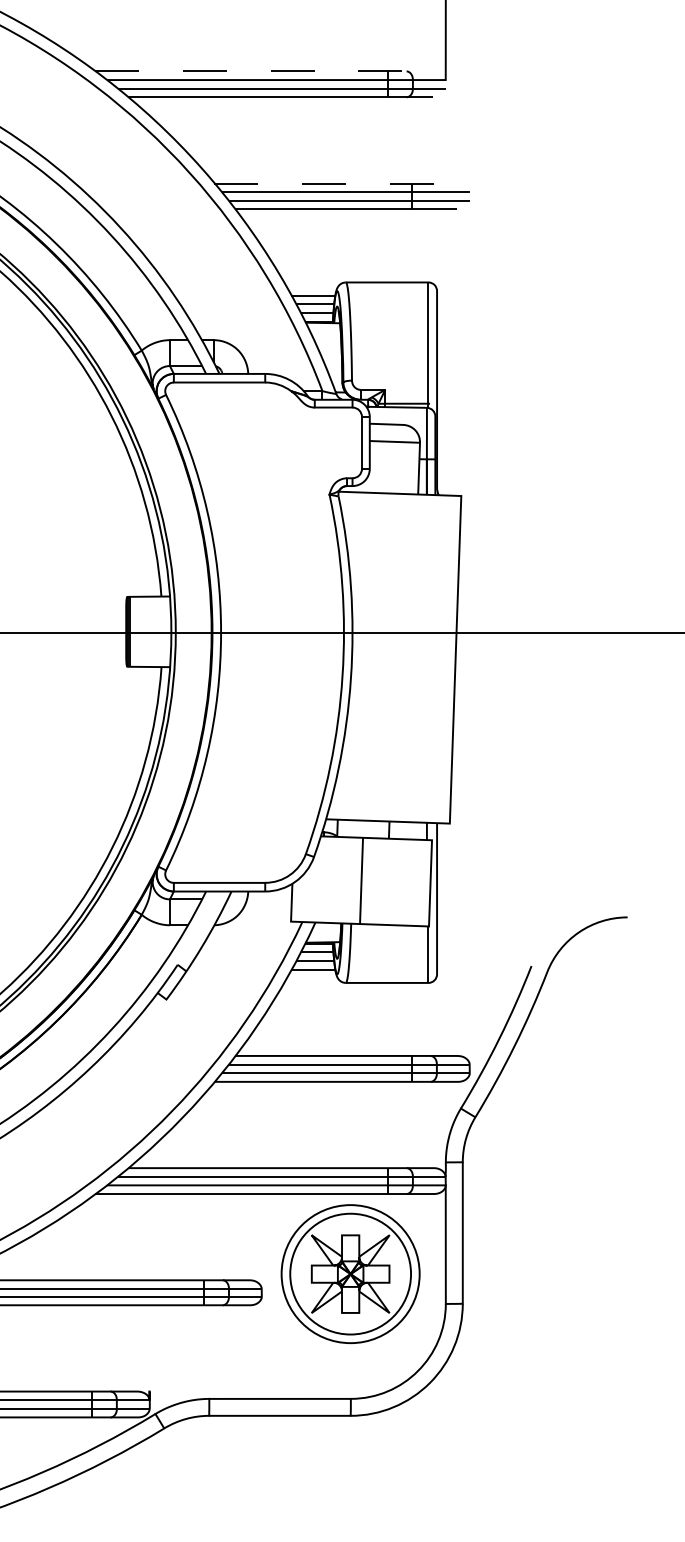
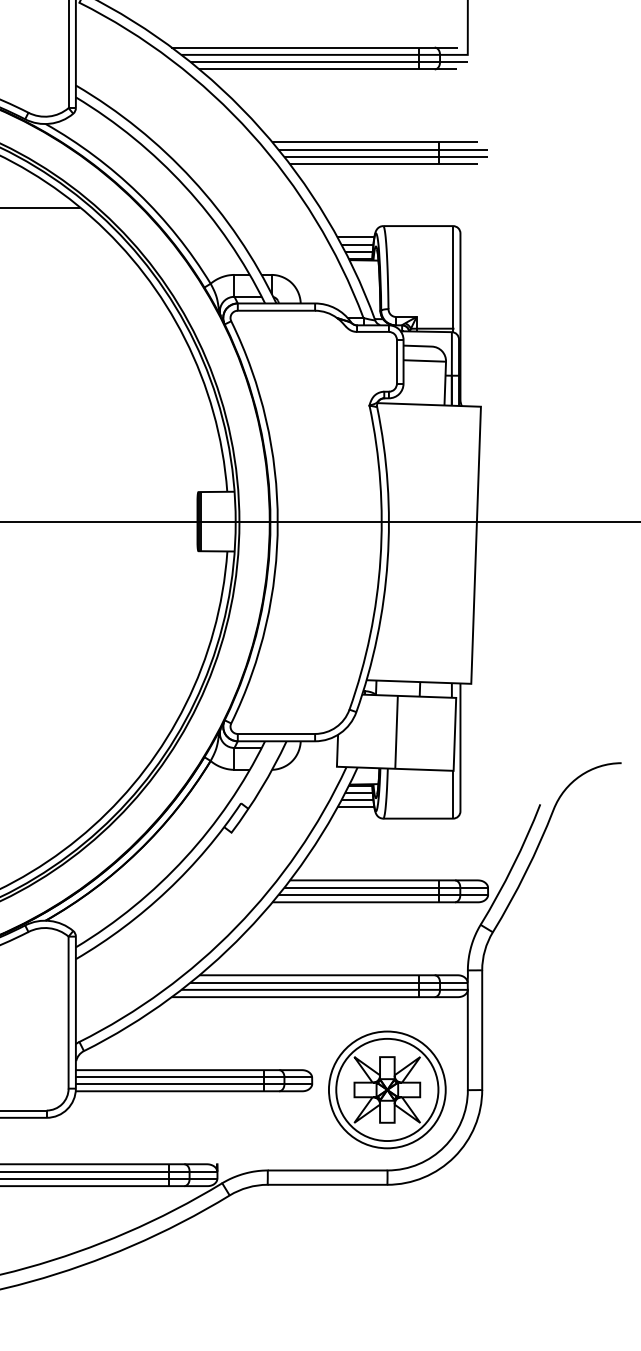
line: (265, 71) -> (315, 47), dashed -> solid
line: (336, 183) -> (375, 142), dashed -> solid
part: (350, 1273) -> (387, 1089), moved

